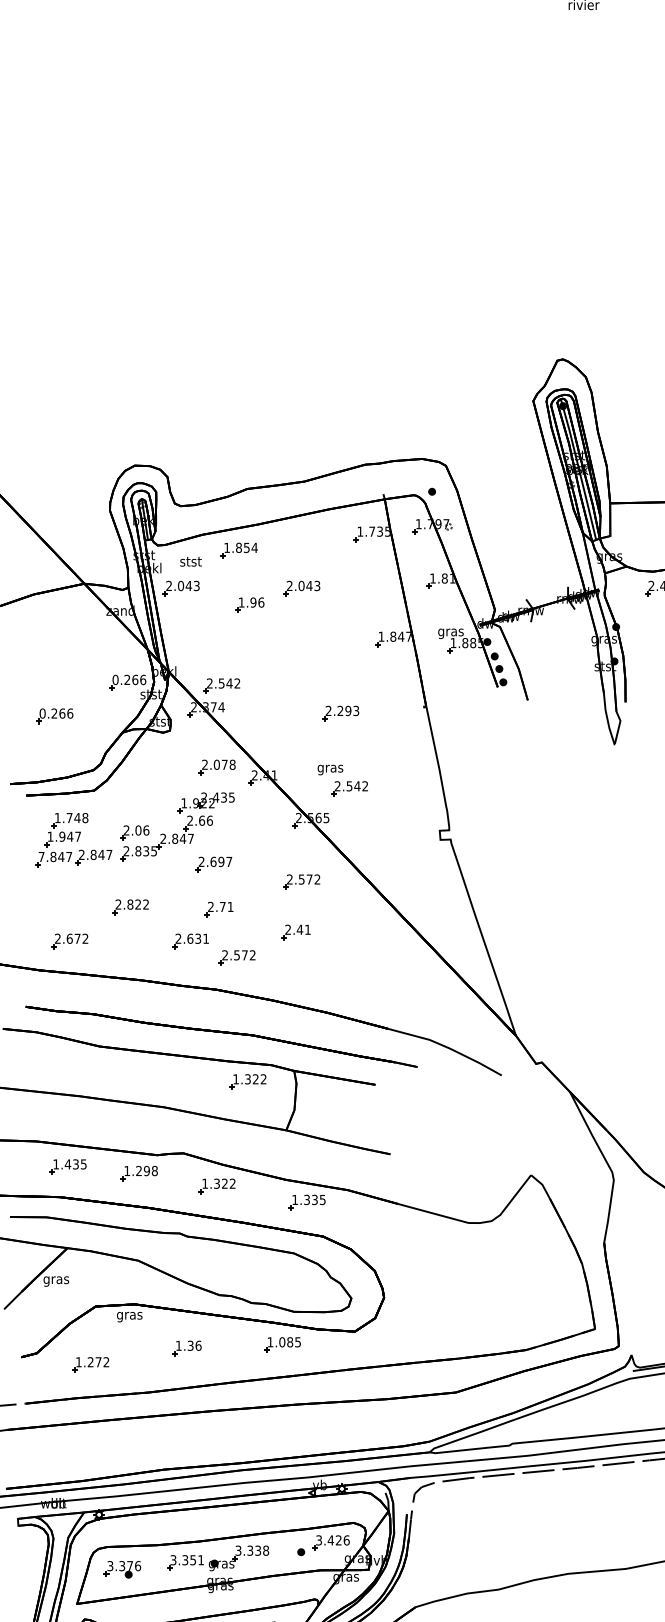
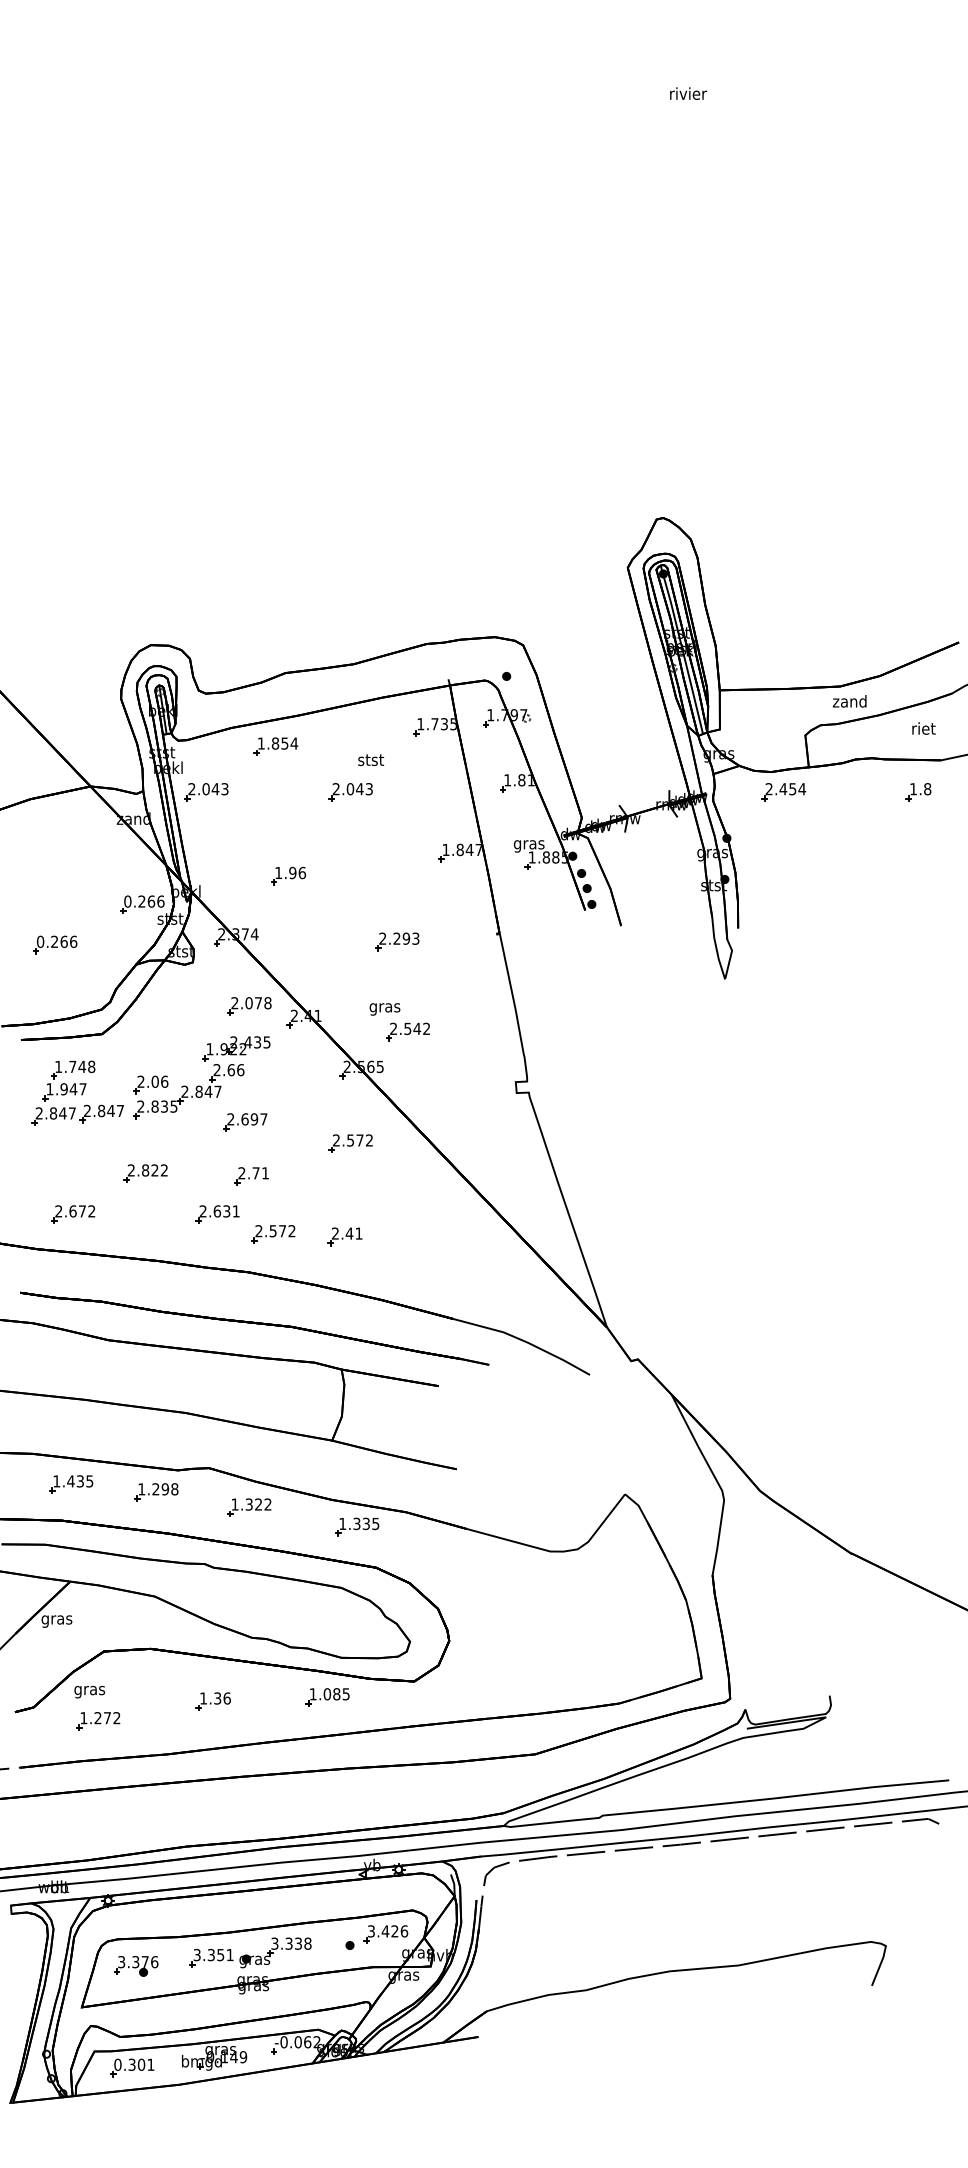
text: (191, 562) -> (371, 760), moved
part: (249, 604) -> (288, 875), moved
part: (221, 685) -> (254, 908), removed
text: (40, 856) -> (38, 1113), 7.847 -> 2.847
part: (295, 932) -> (344, 1236), moved
part: (248, 1081) -> (286, 1382), removed
text: (129, 1317) -> (89, 1692), moved

